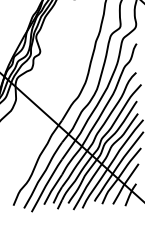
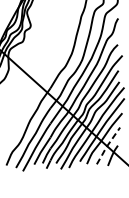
line: (124, 184) -> (107, 146), solid -> dashed

